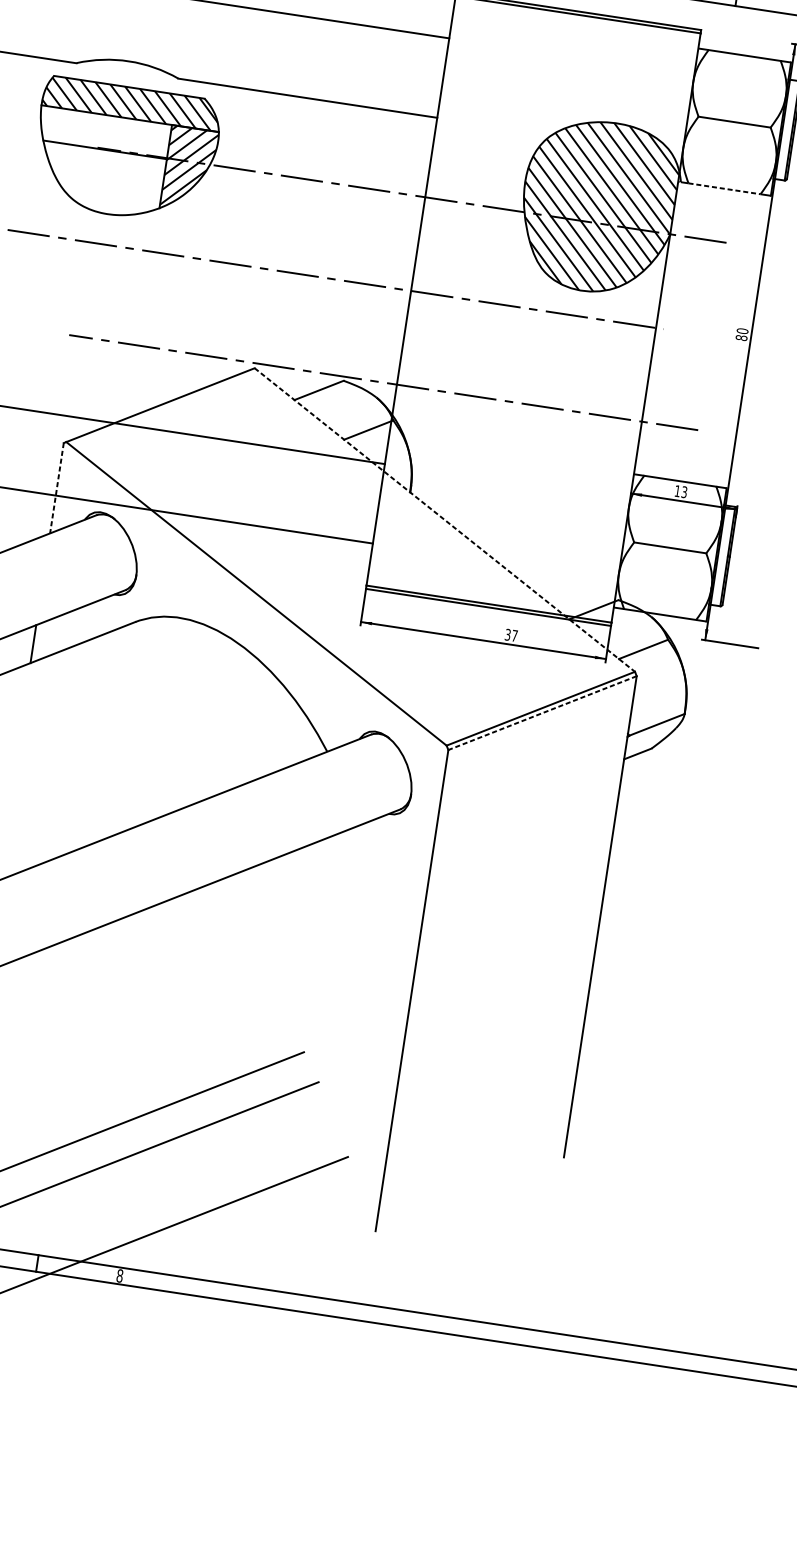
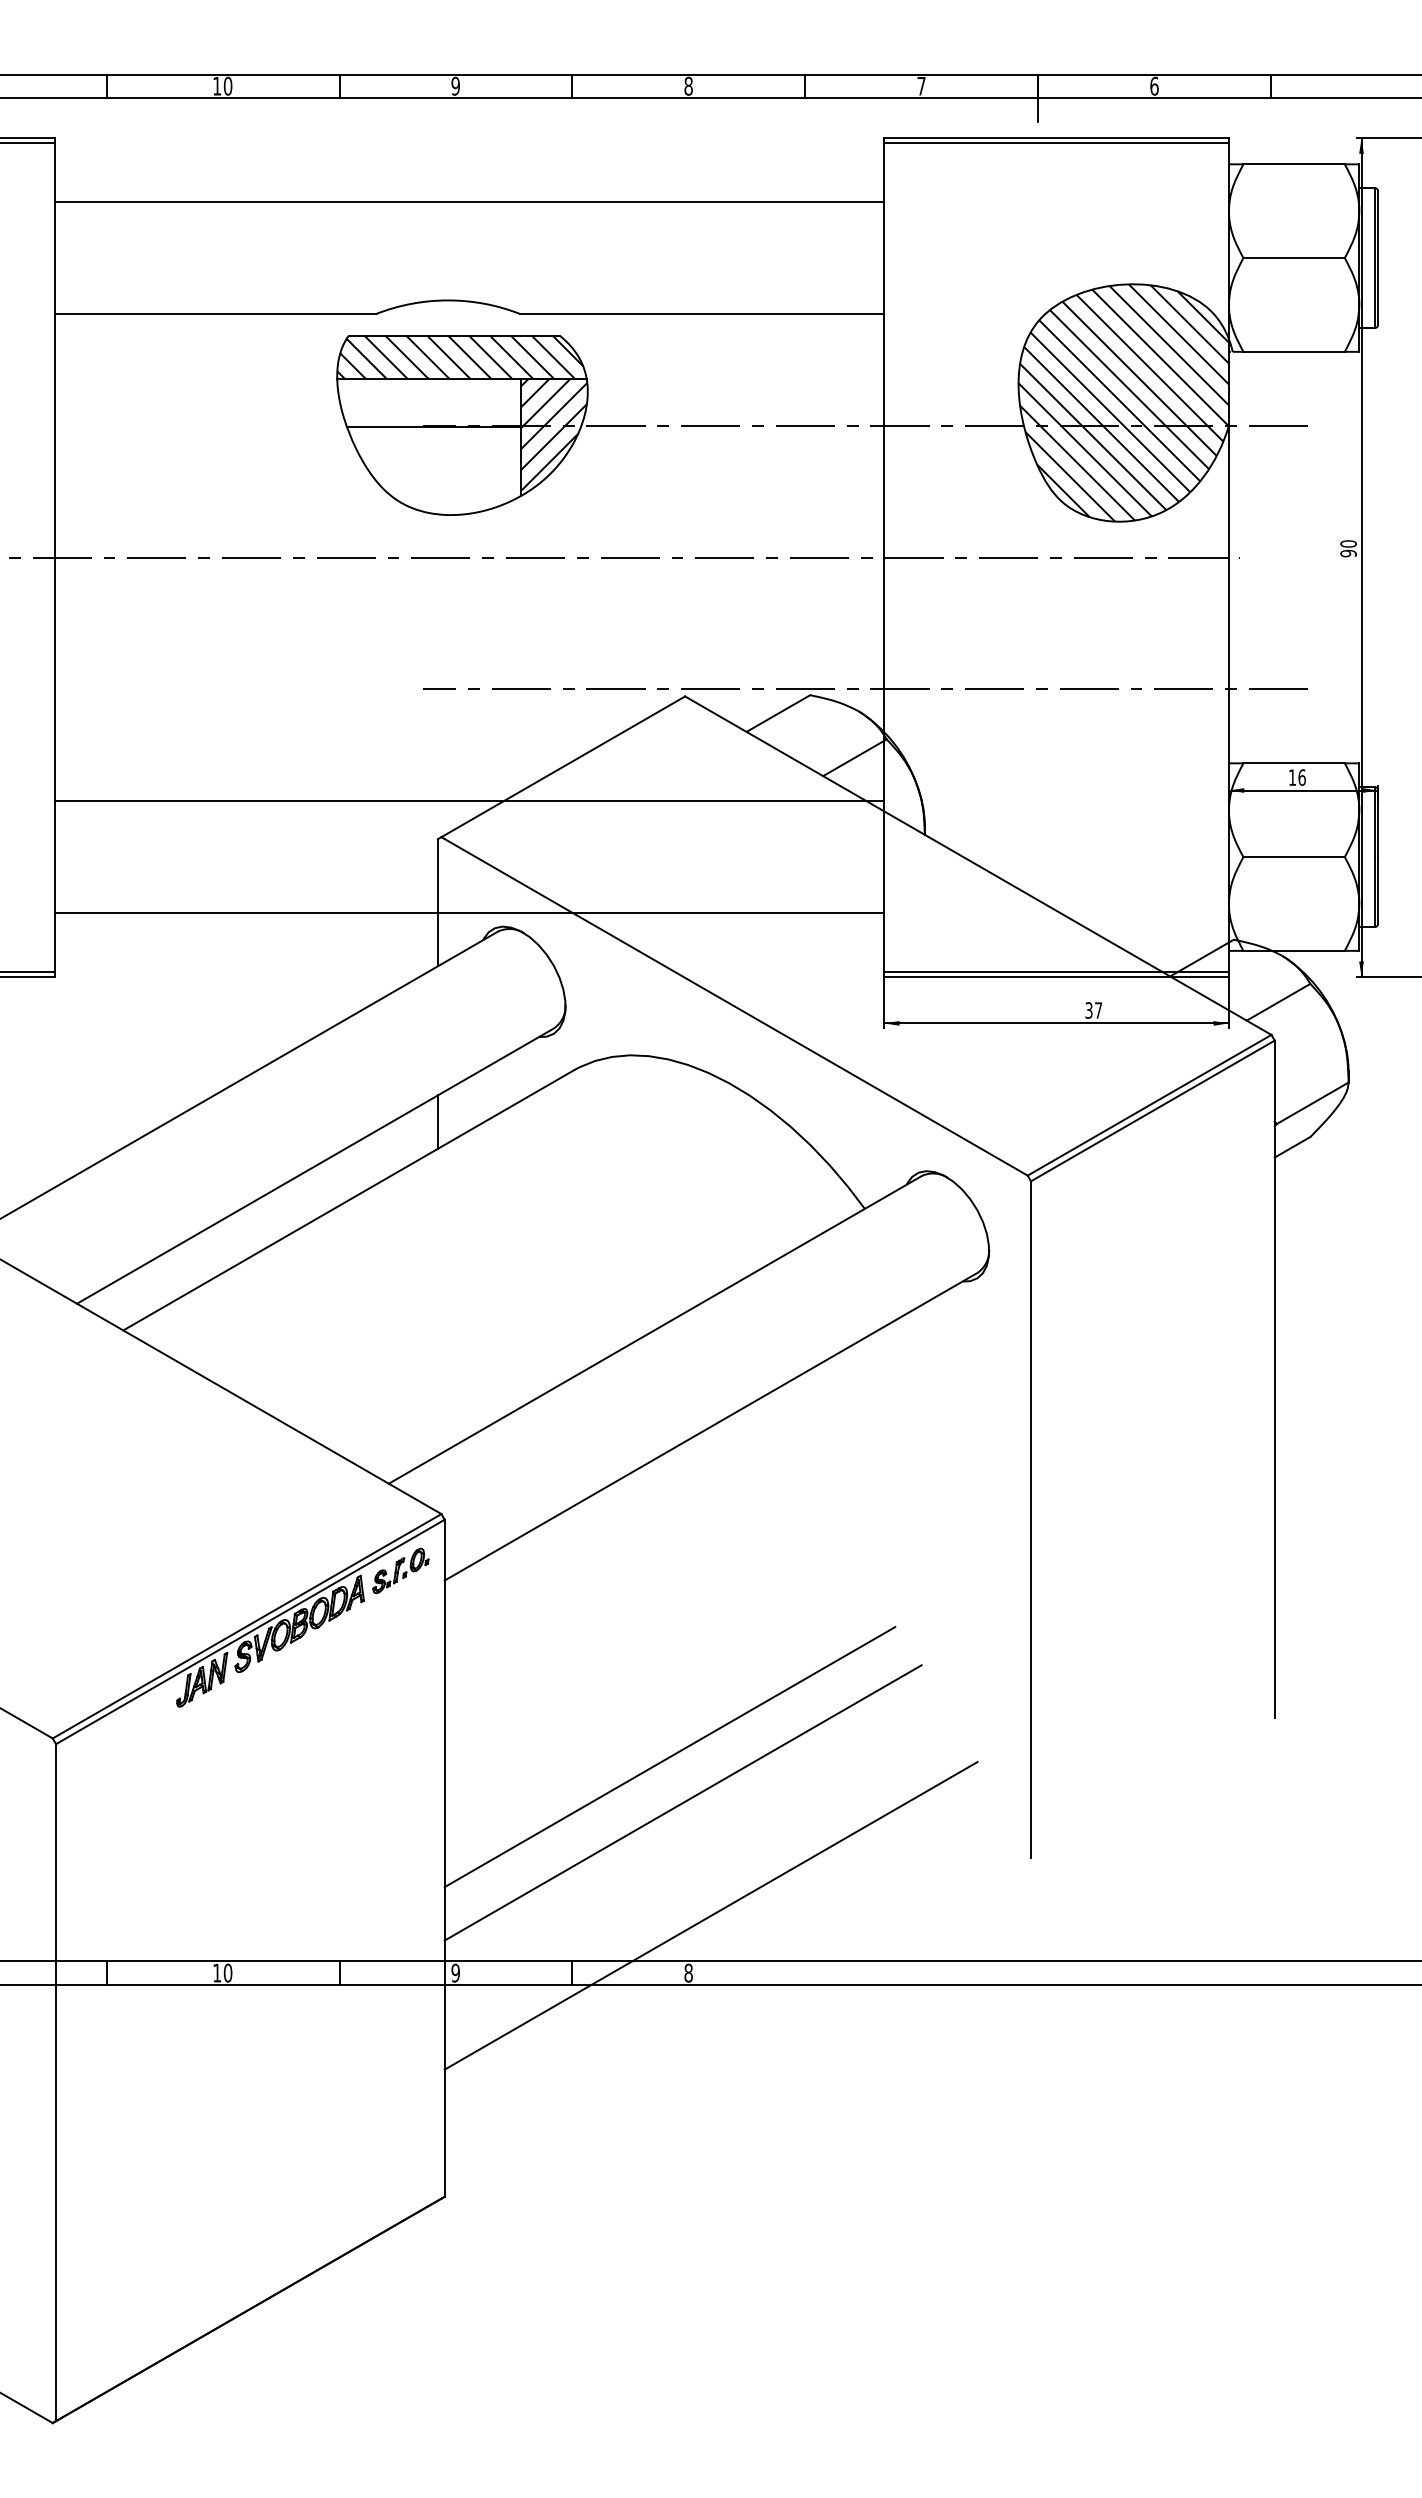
line: (724, 188) -> (1294, 351), dashed -> solid
text: (741, 337) -> (1348, 553), 80 -> 90
line: (57, 488) -> (438, 902), dashed -> solid
text: (684, 492) -> (1301, 777), 13 -> 16
line: (445, 519) -> (978, 865), dashed -> solid
line: (542, 712) -> (1152, 1110), dashed -> solid

